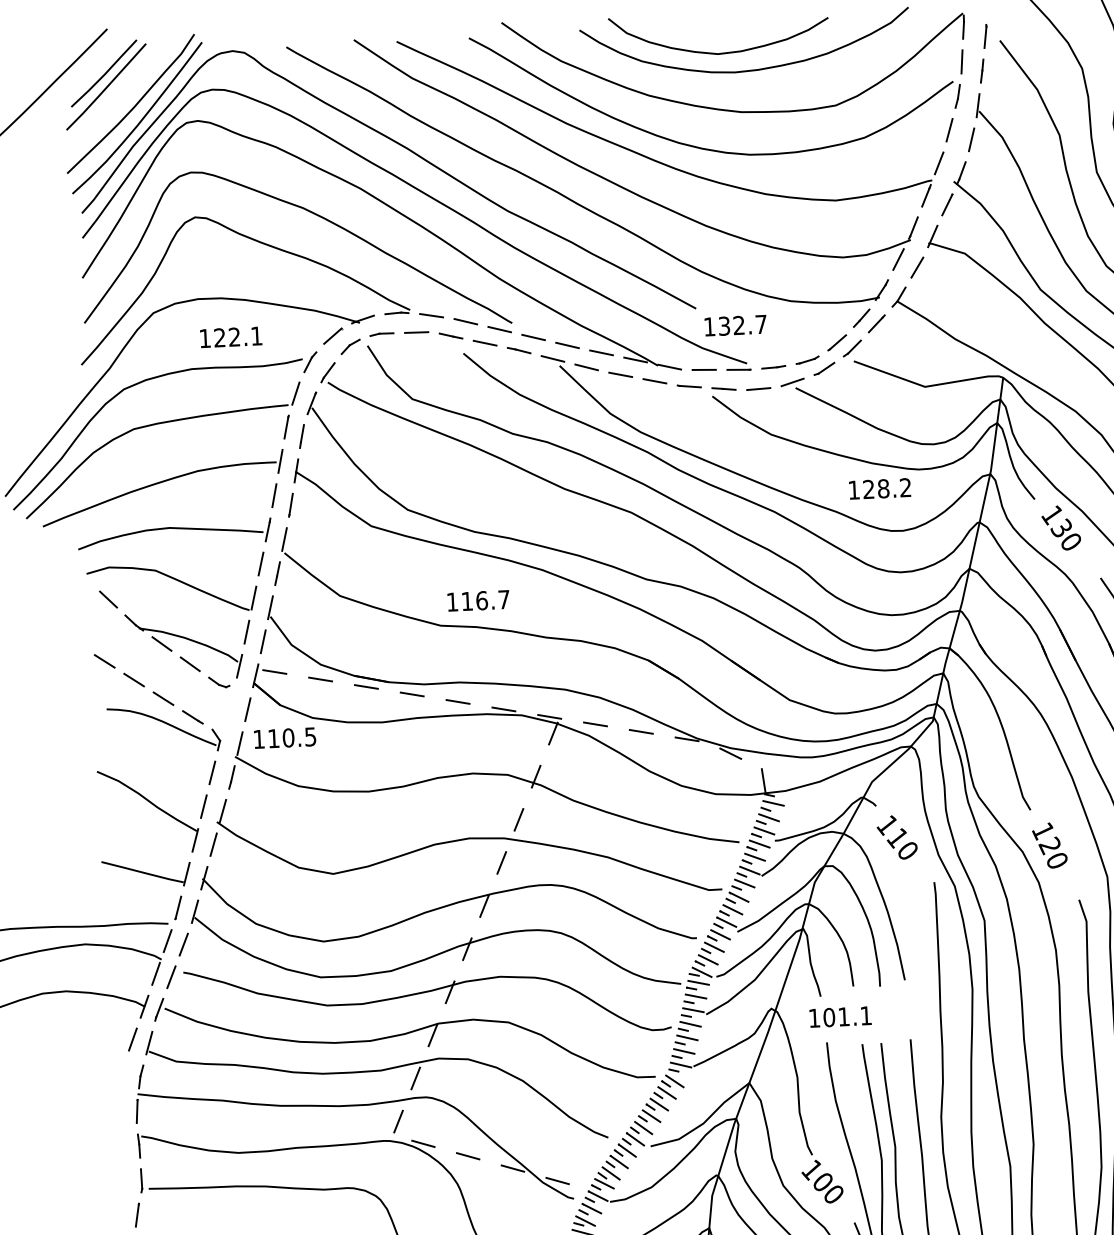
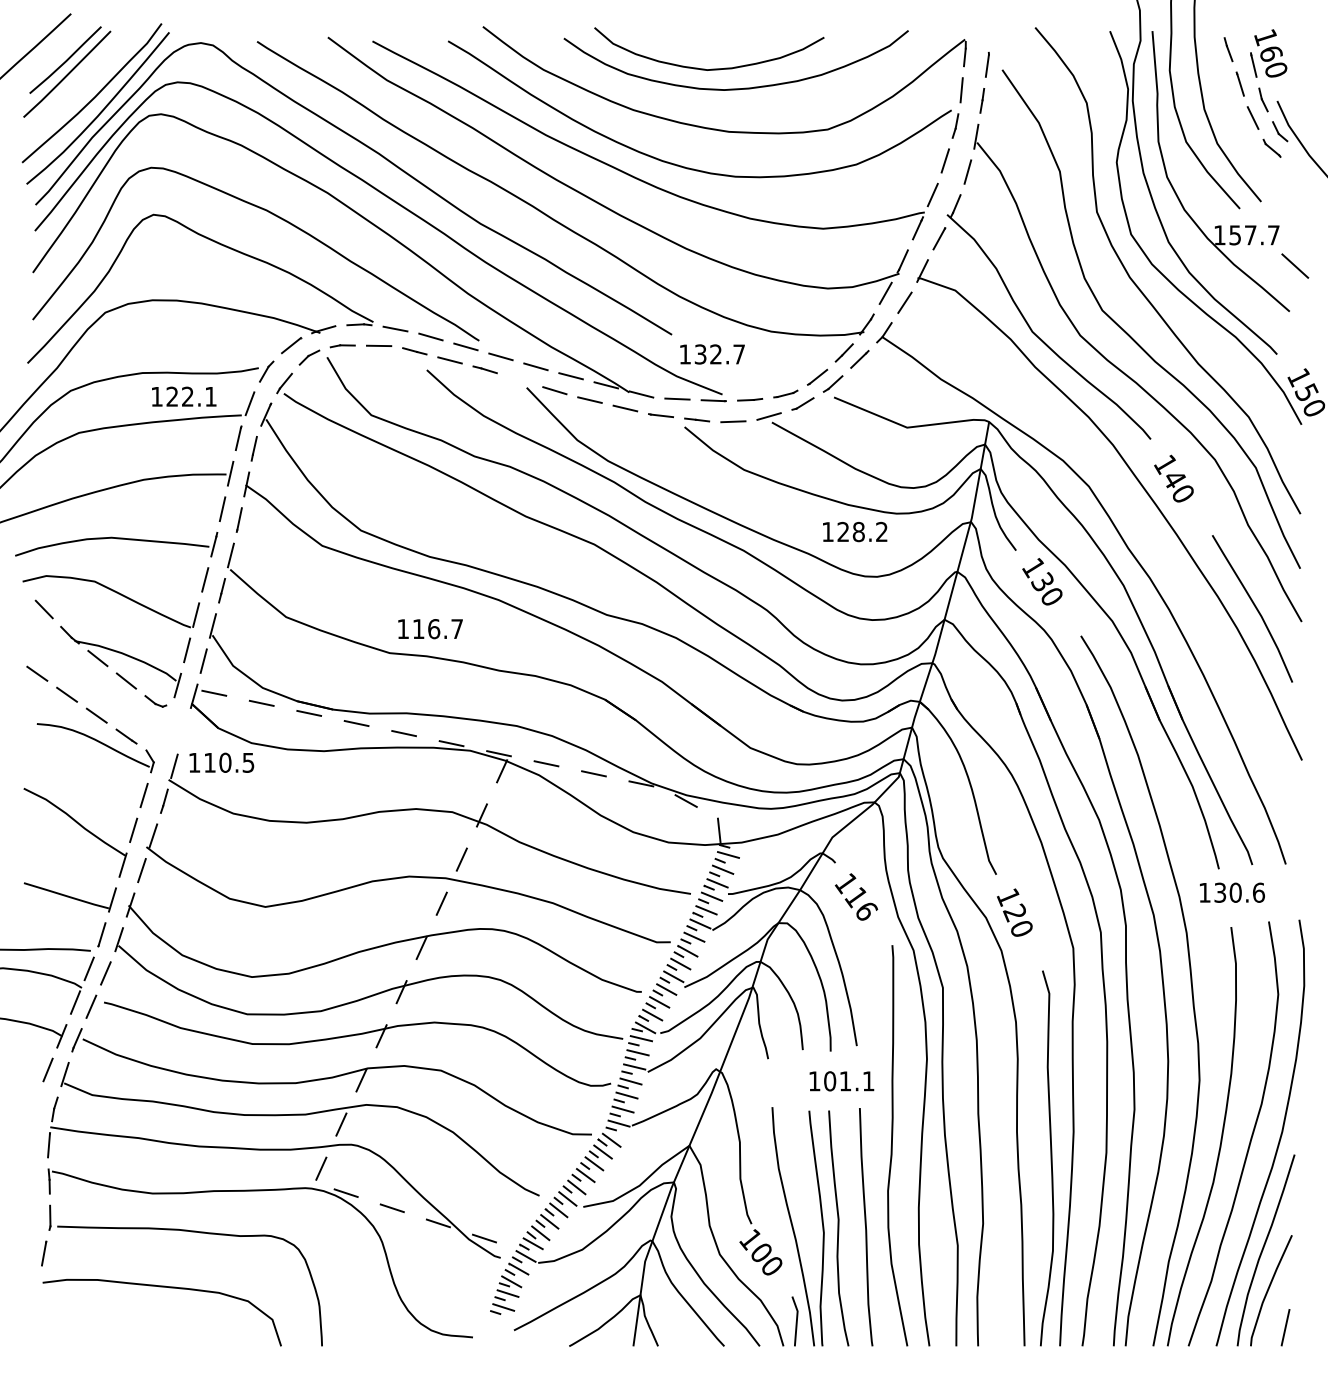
text: (231, 337) -> (184, 396), moved
line: (552, 358) -> (519, 379), removed
line: (248, 709) -> (184, 731), removed
text: (908, 851) -> (867, 911), 110 -> 116
text: (840, 1017) -> (841, 1081), moved

